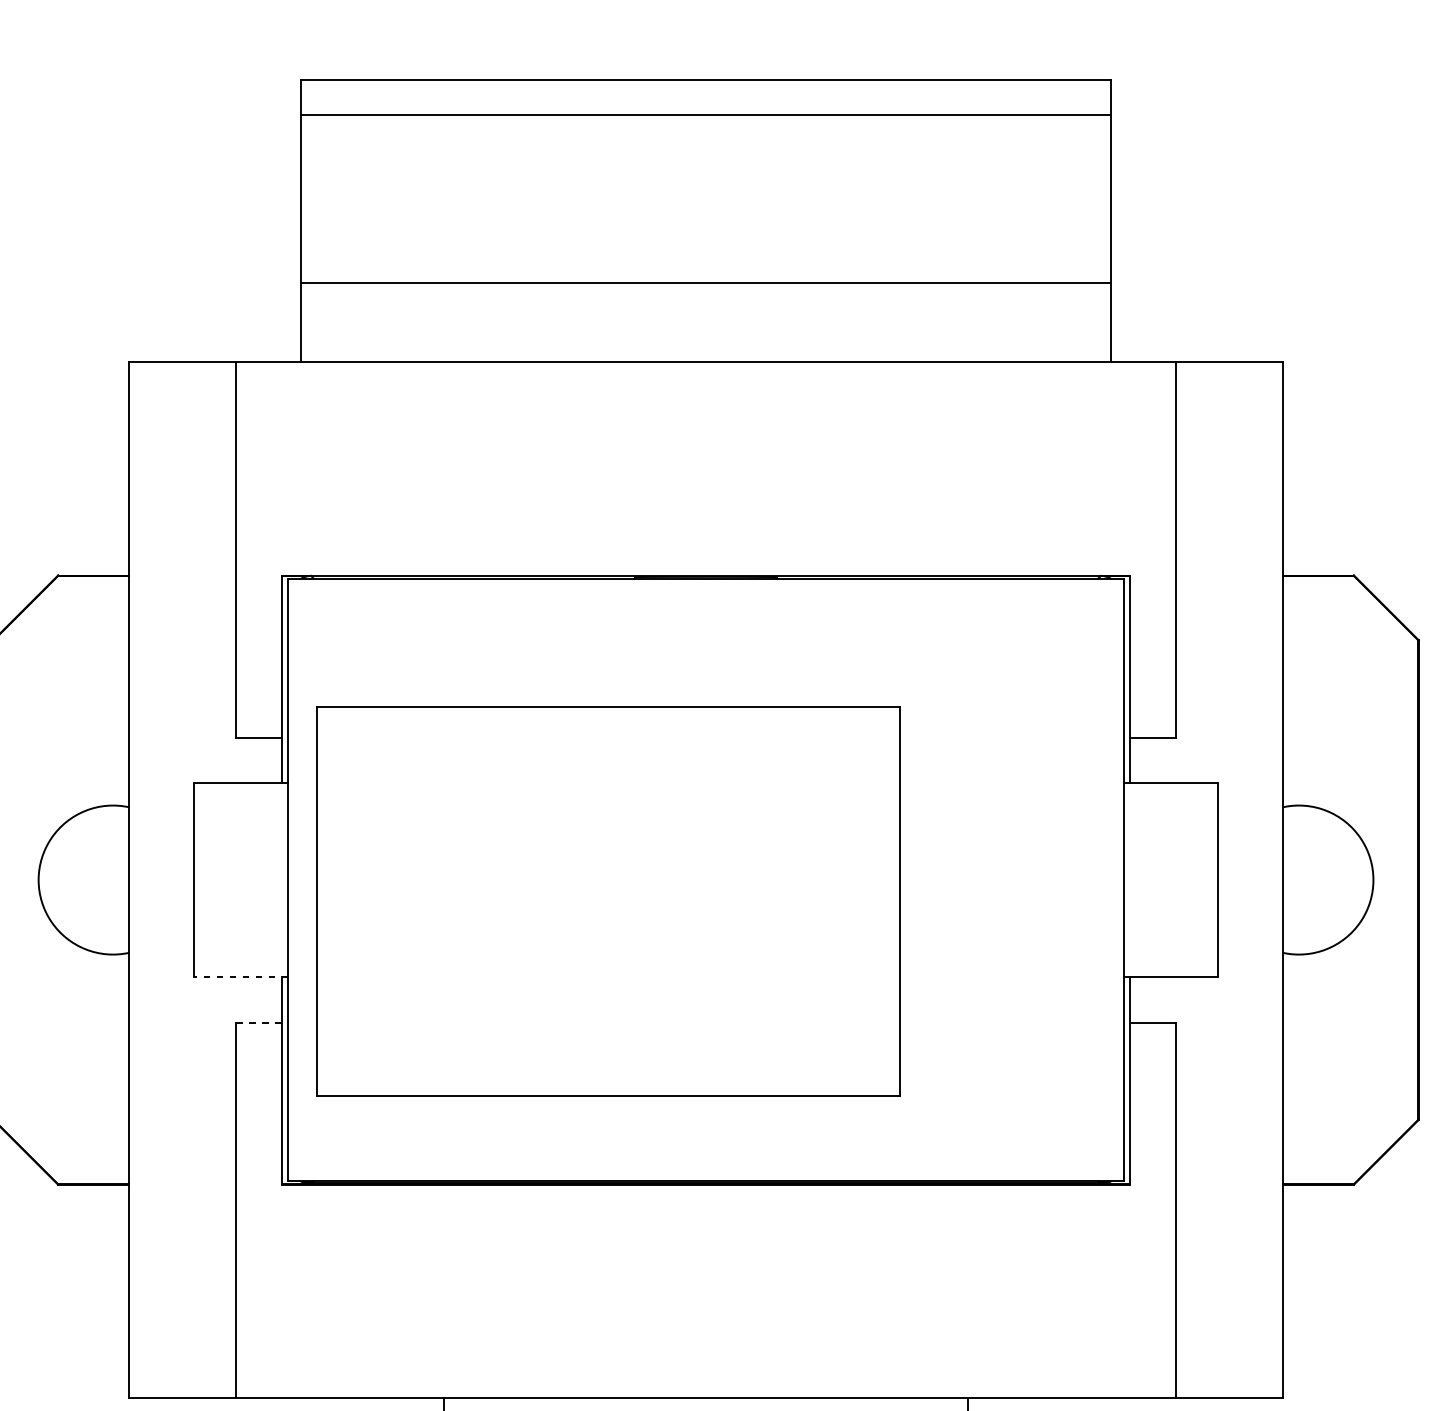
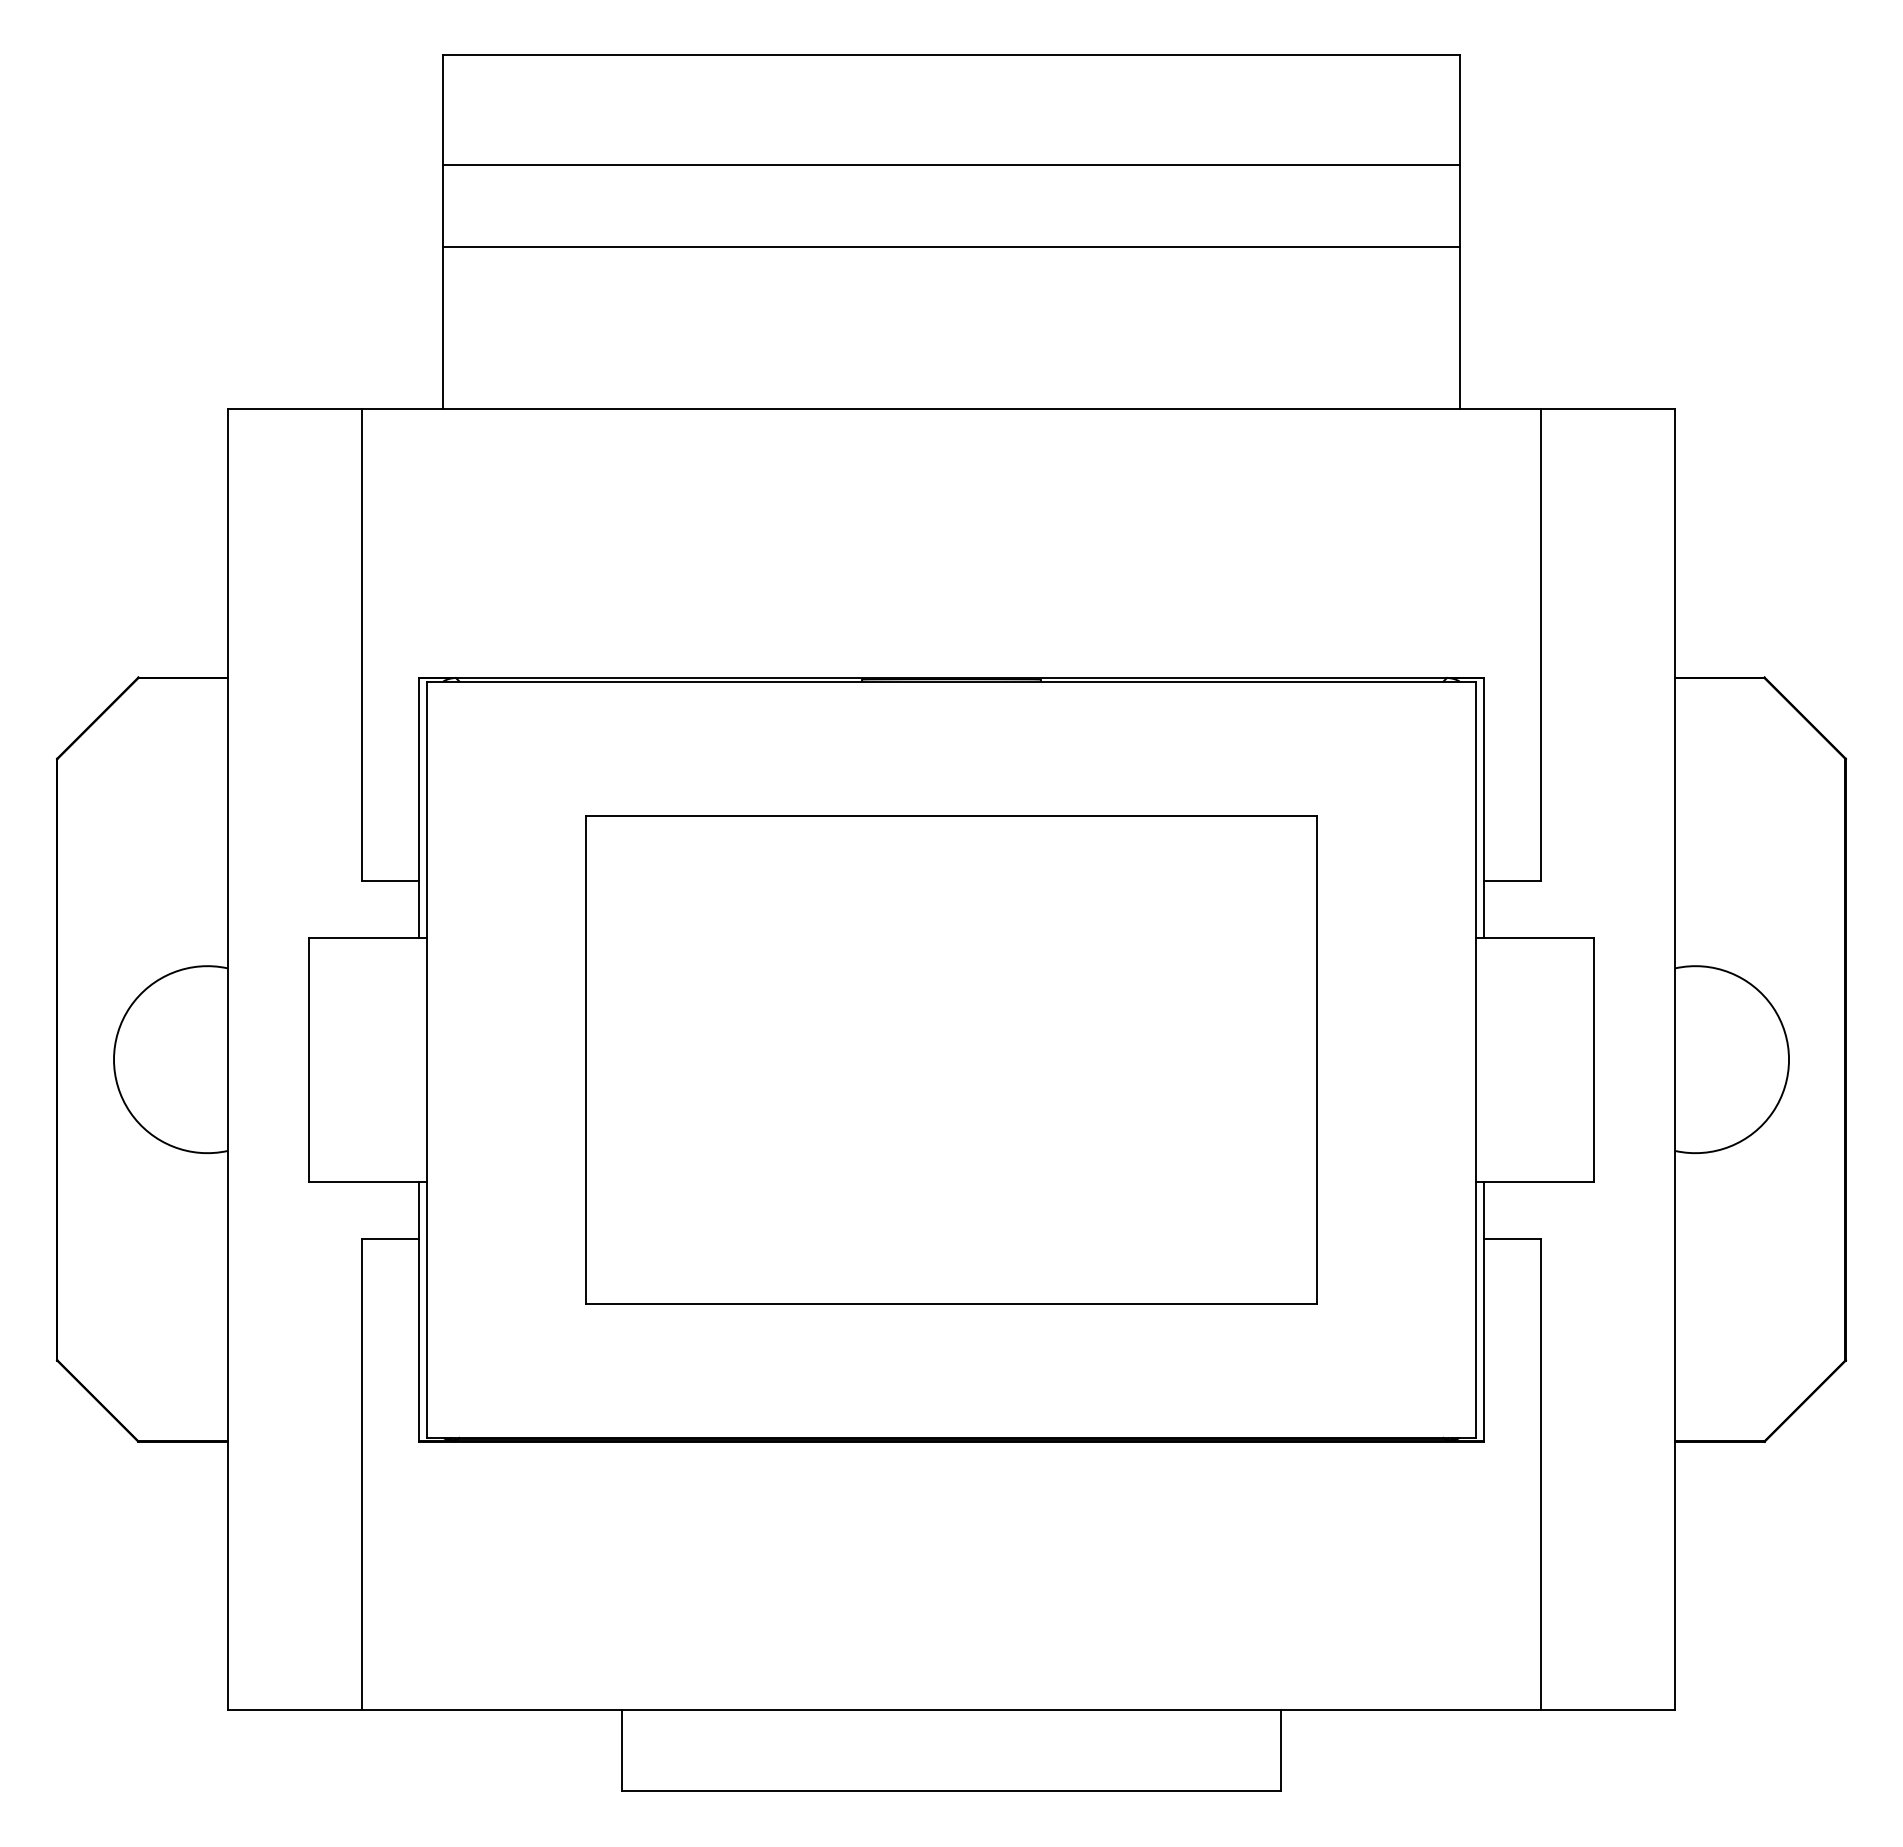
line: (706, 114) -> (951, 165), moved
line: (706, 283) -> (951, 246), moved
part: (608, 901) -> (951, 1059), moved
line: (241, 977) -> (368, 1181), dashed -> solid
line: (258, 1022) -> (390, 1238), dashed -> solid

